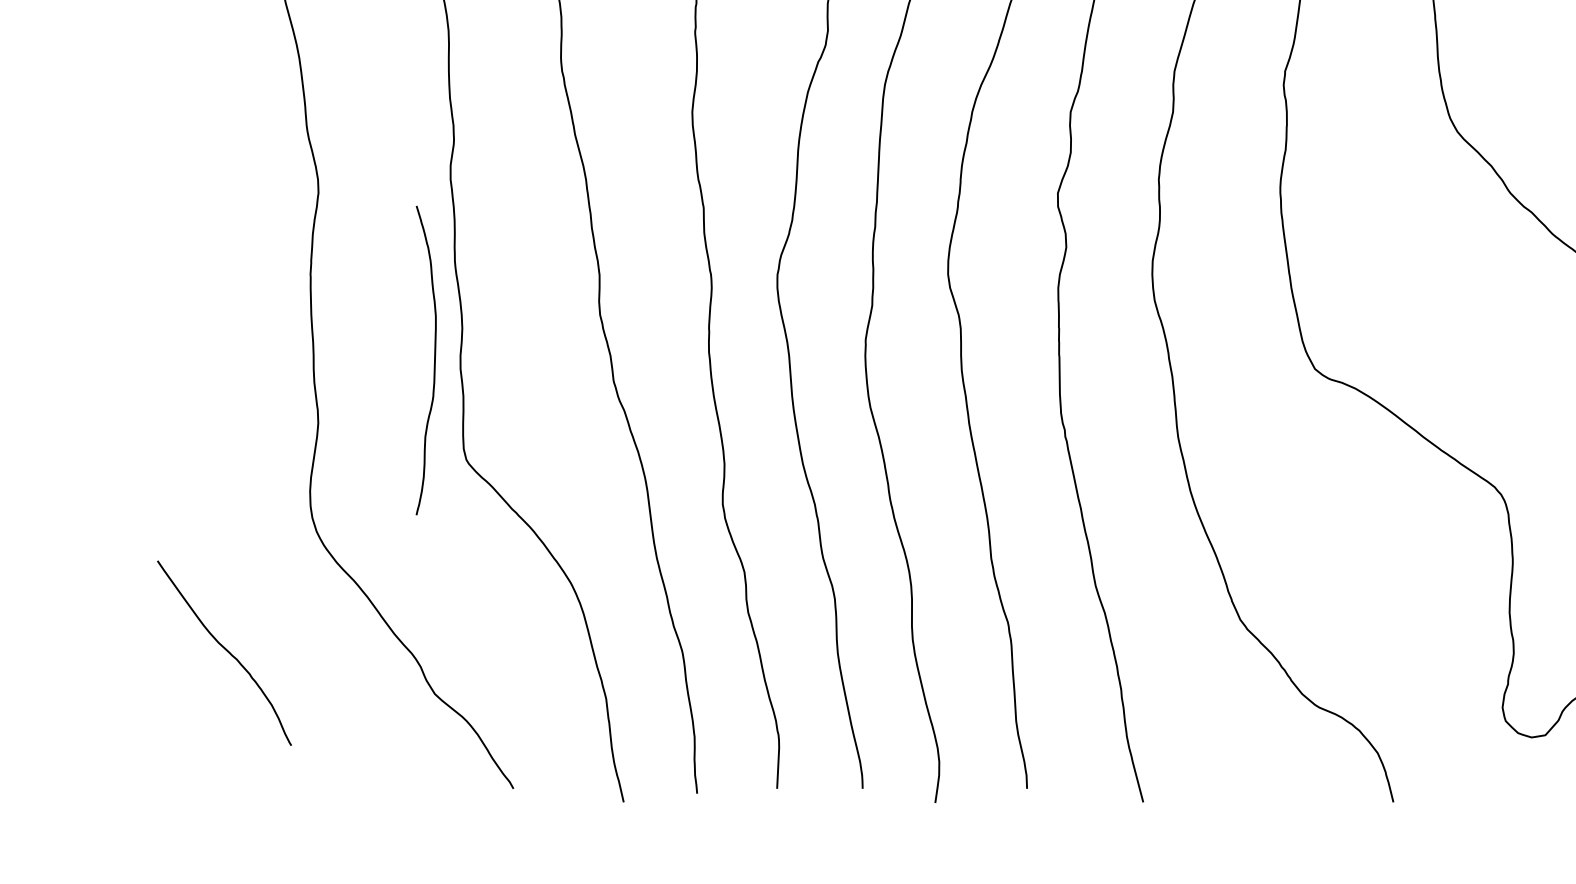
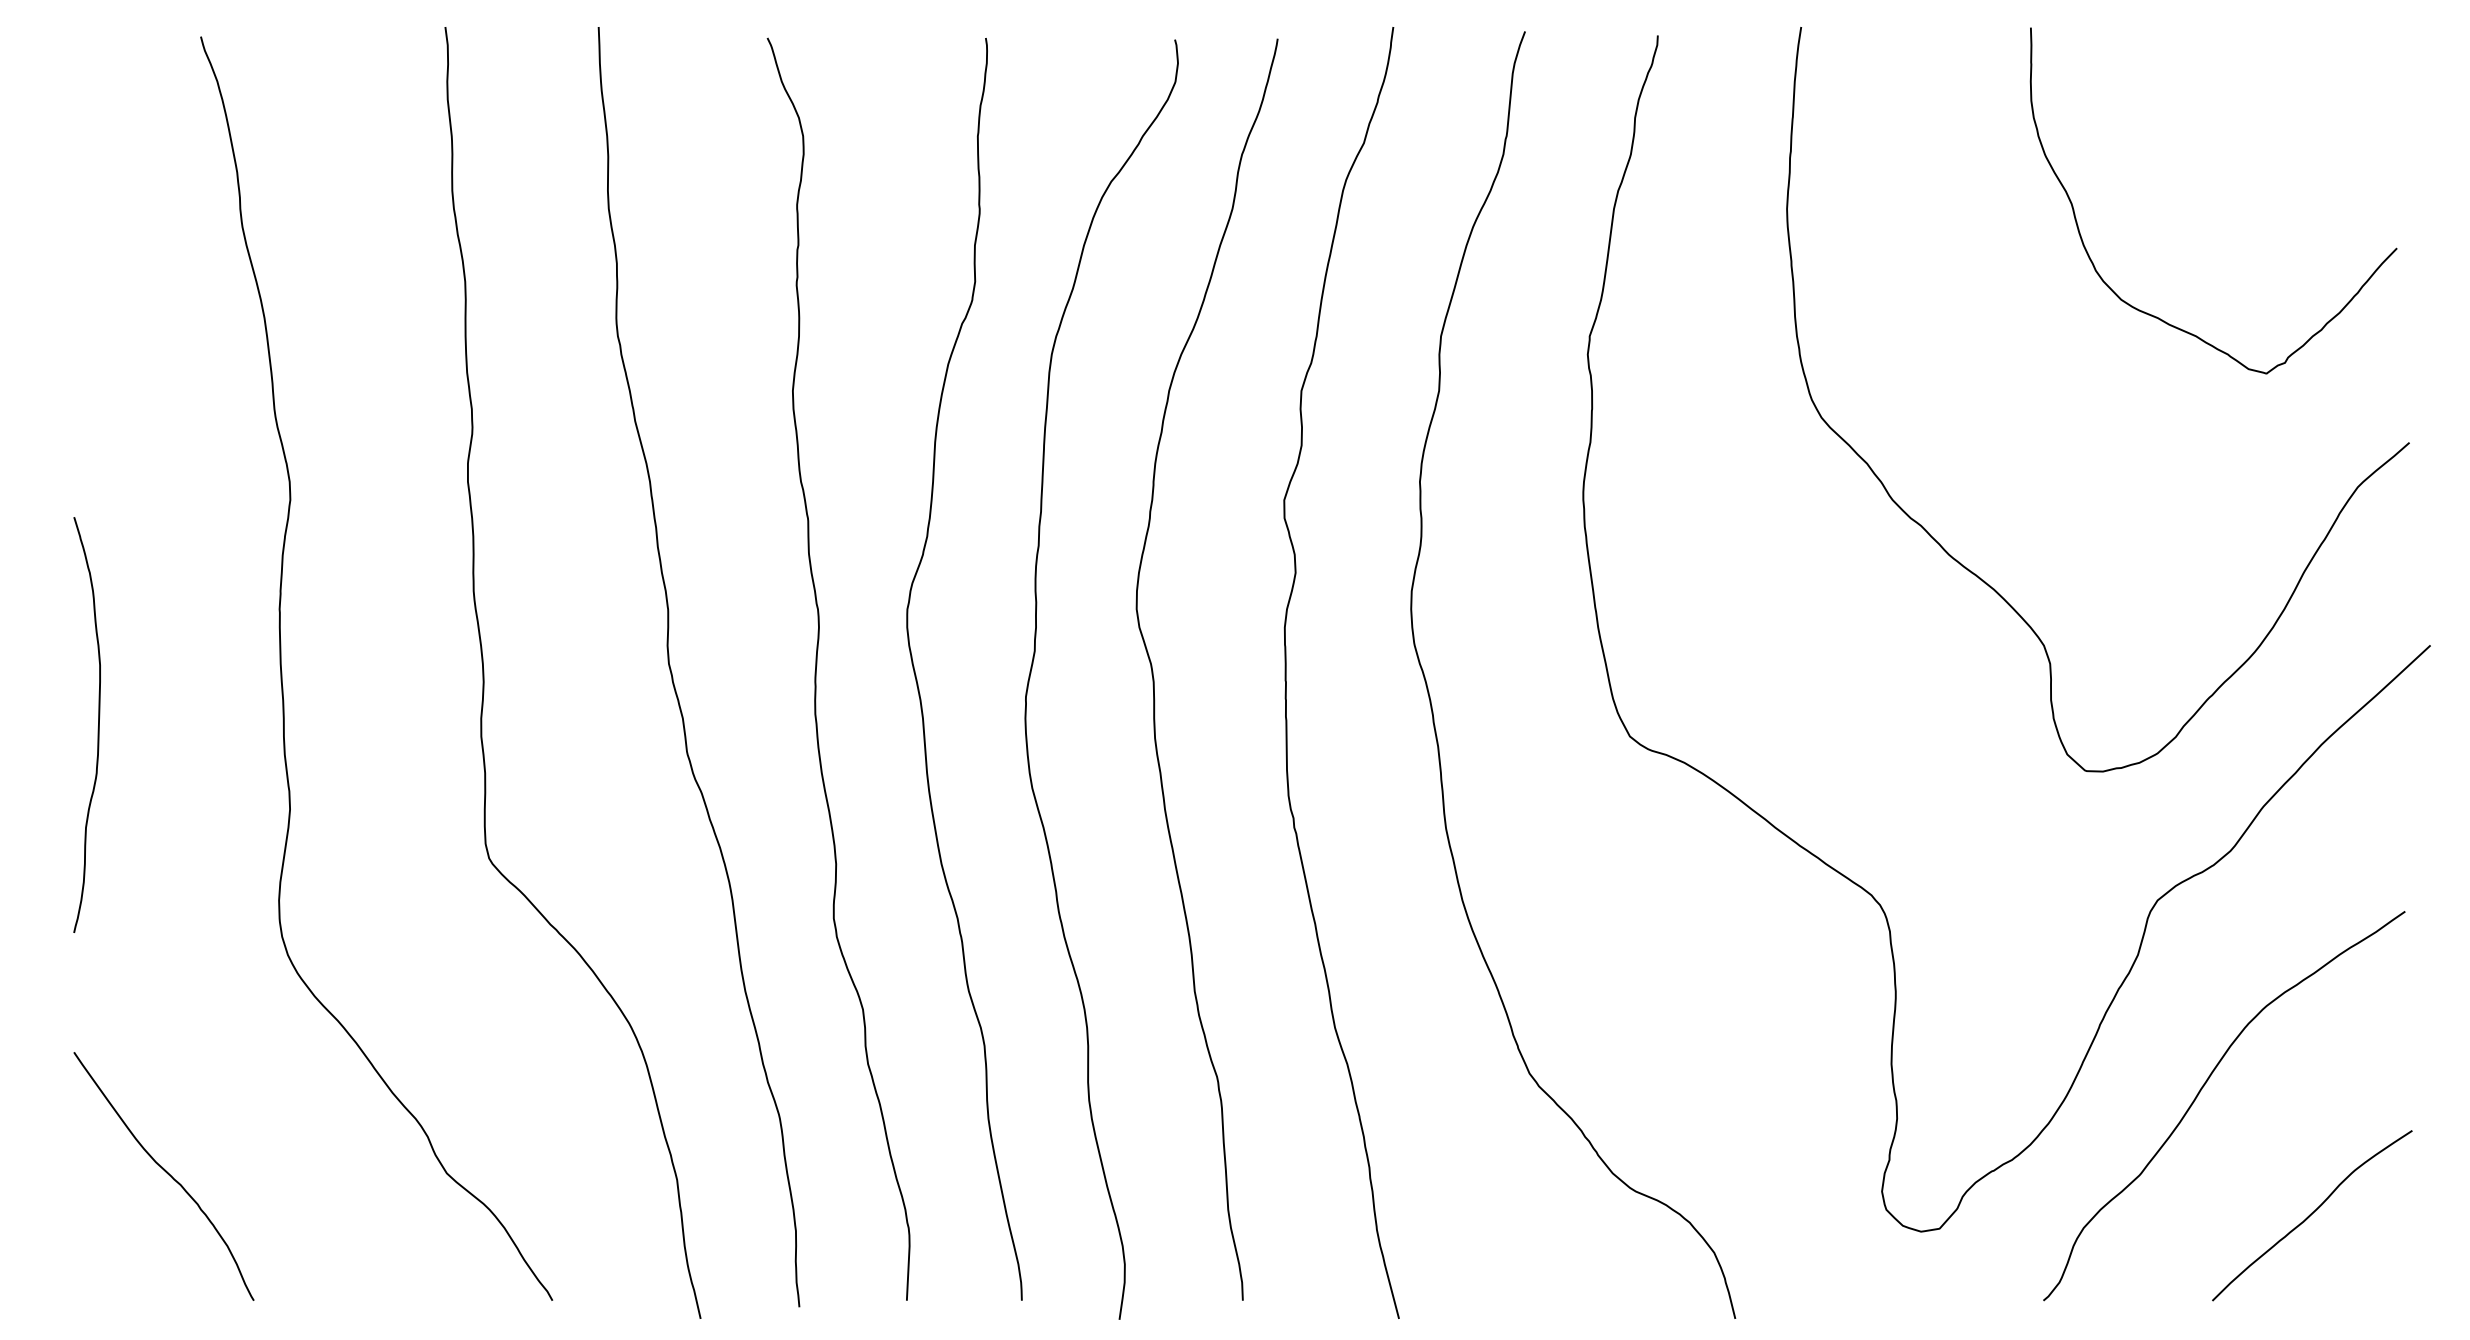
curve: (433, 363) -> (97, 728), moved
curve: (226, 651) -> (166, 1173), moved

